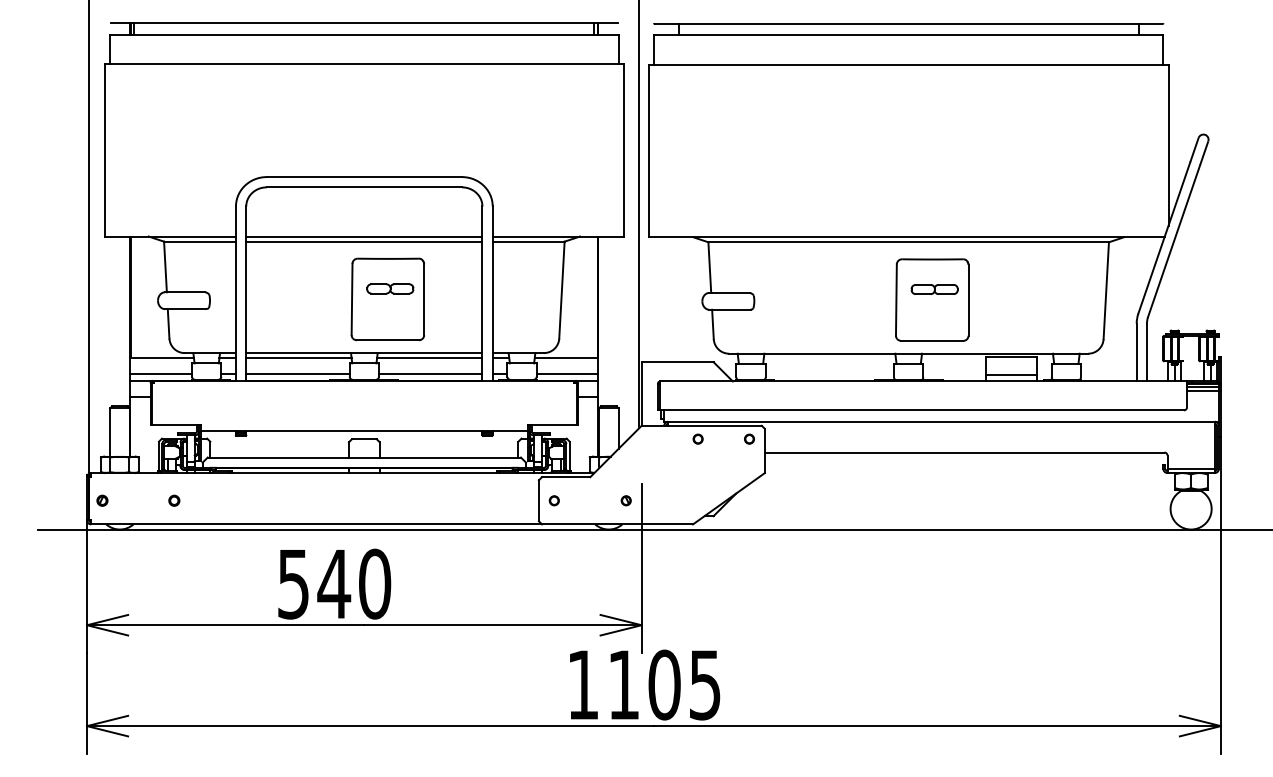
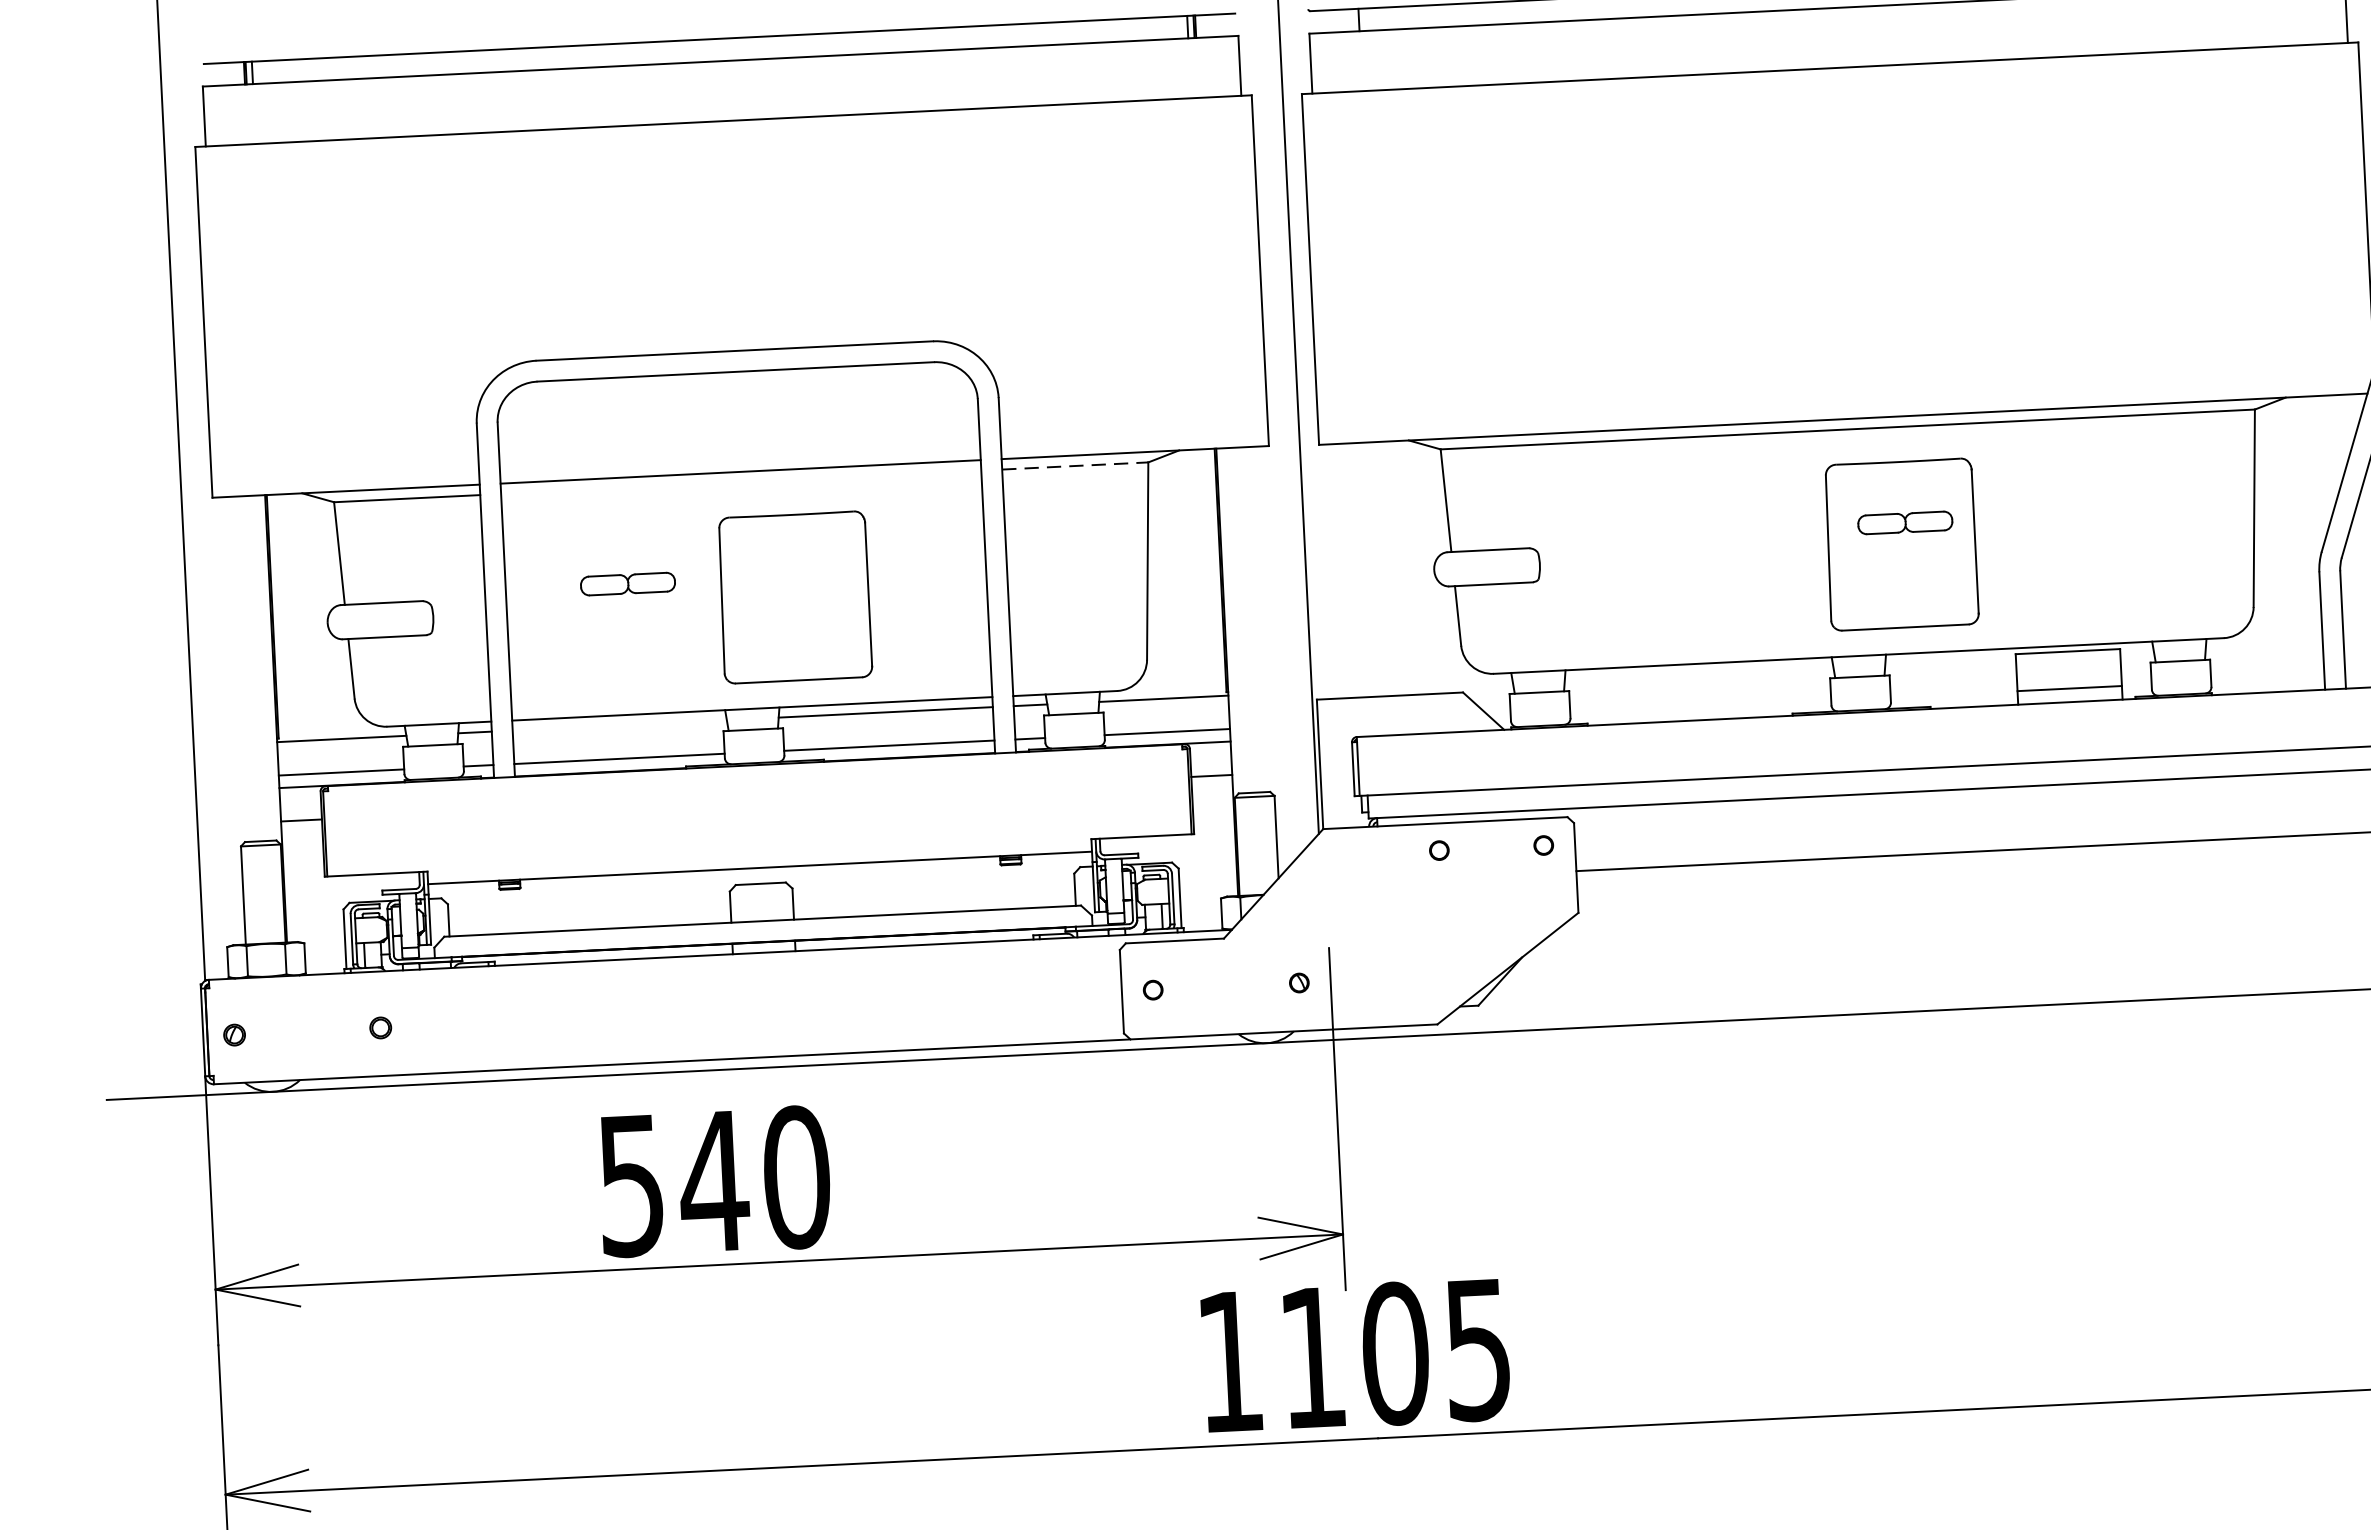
line: (364, 241) -> (741, 481), removed
line: (528, 241) -> (1074, 465), solid -> dashed
part: (390, 288) -> (628, 583), moved
line: (298, 358) -> (618, 726), removed

